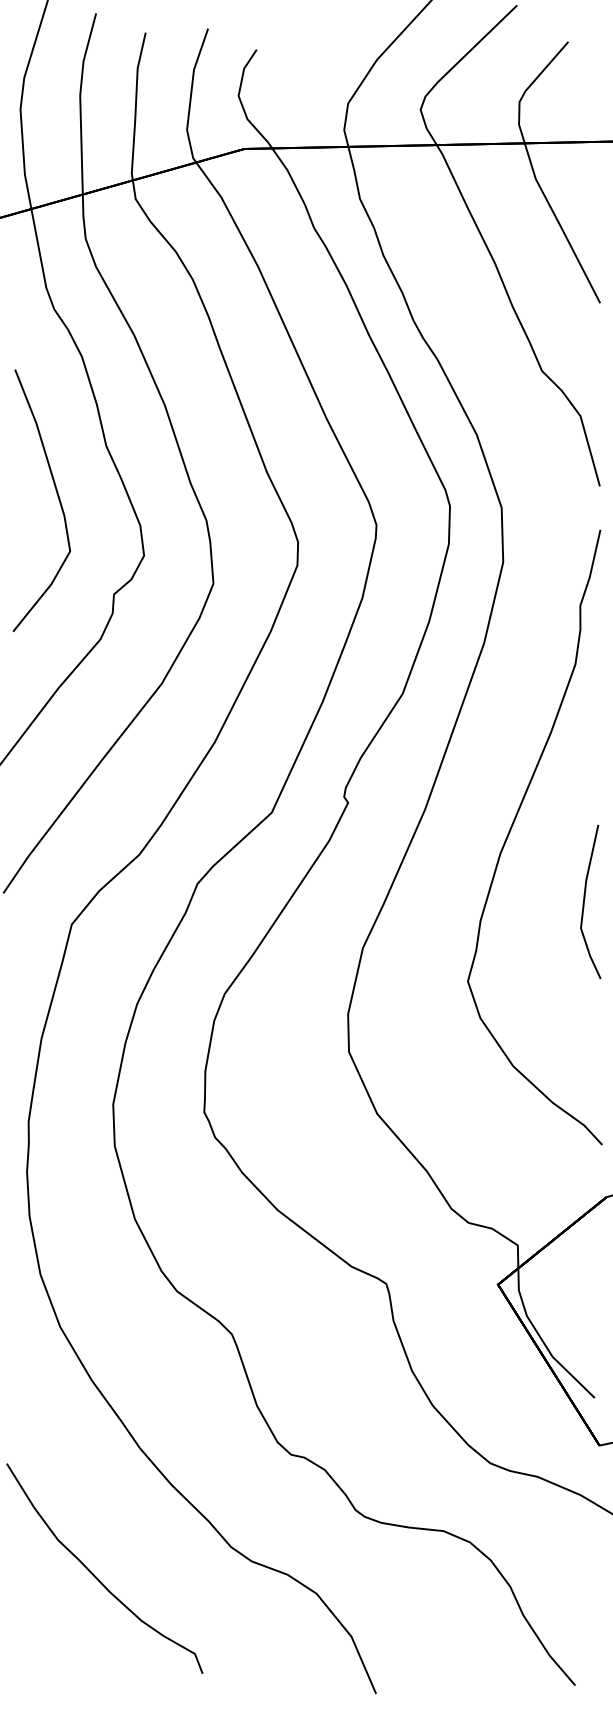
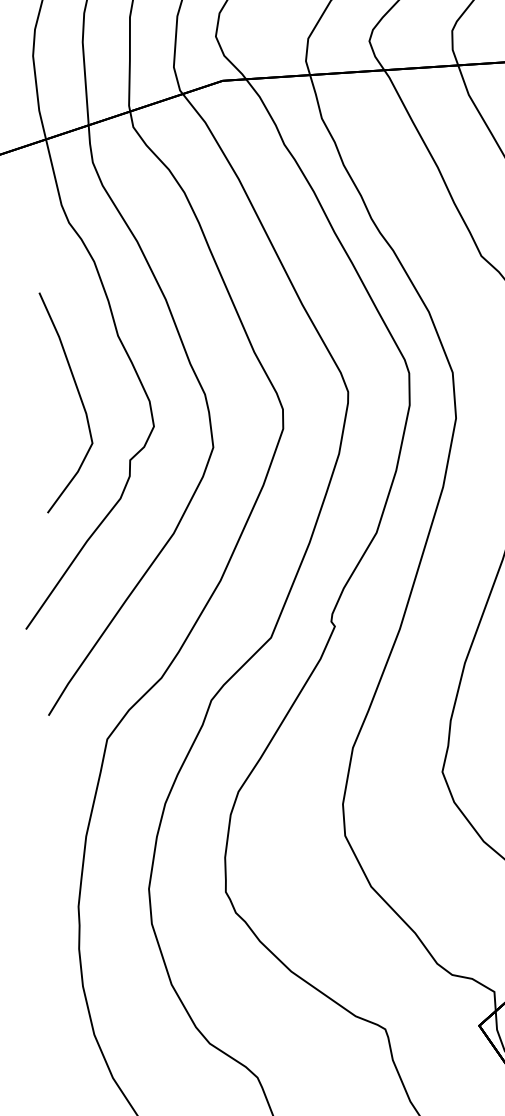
curve: (57, 497) -> (79, 398), moved

